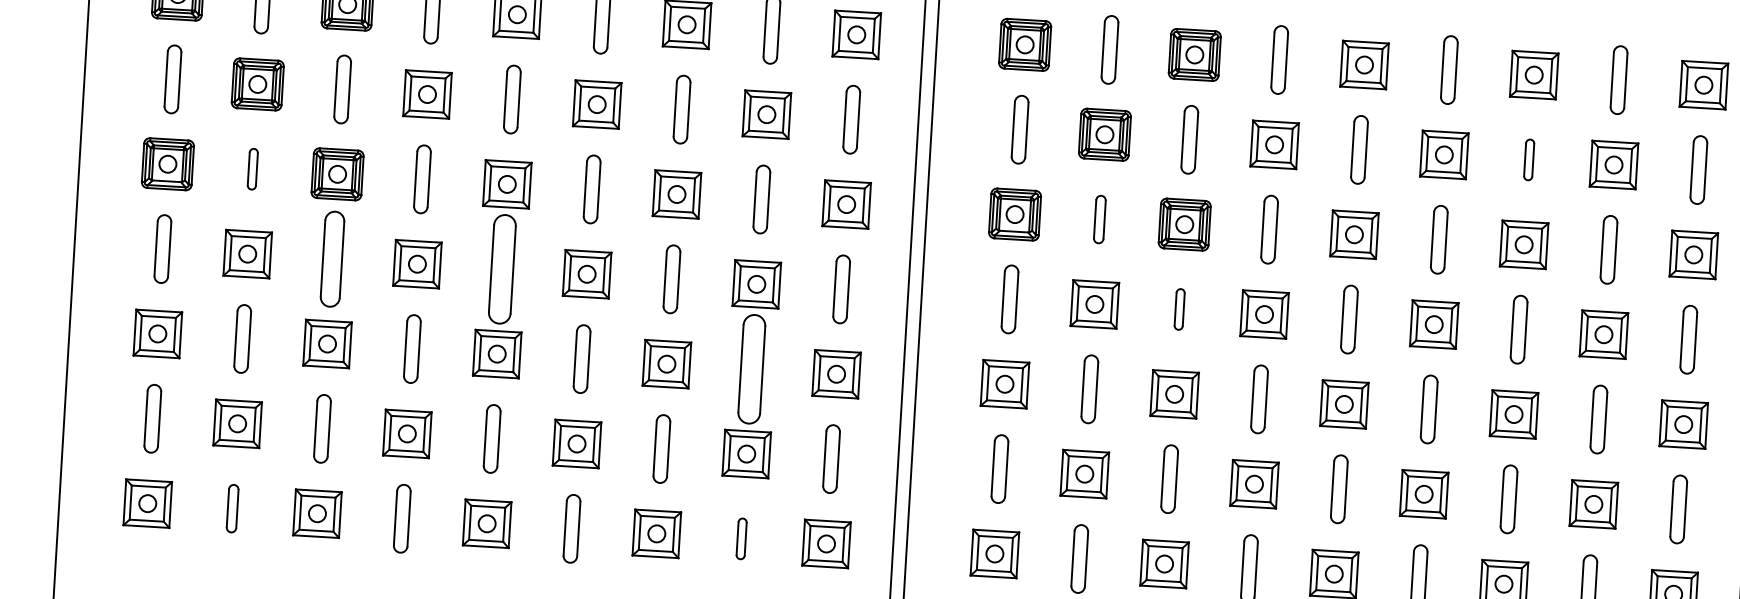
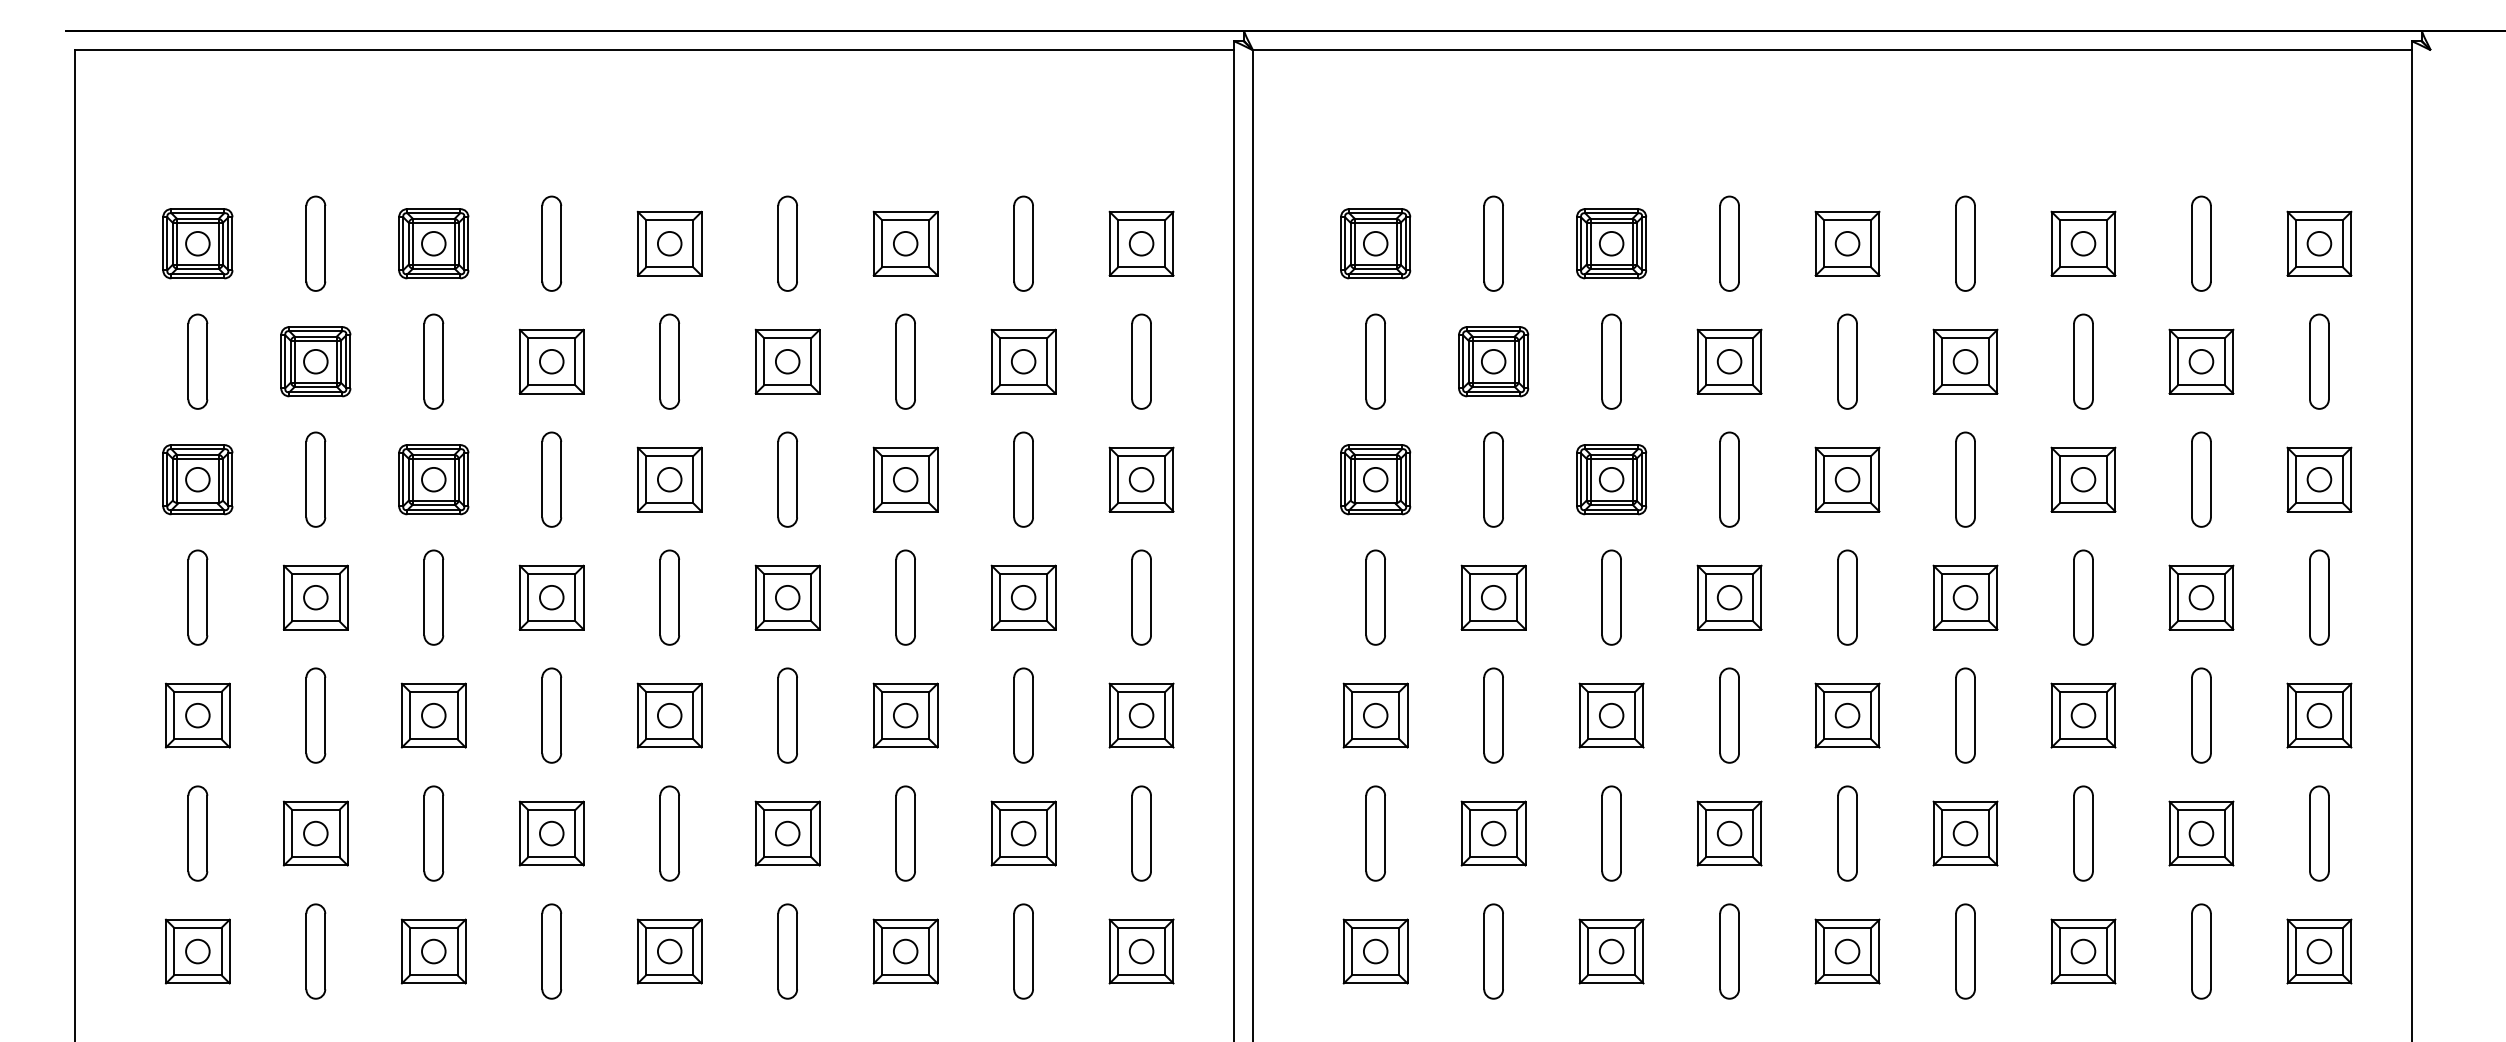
part: (1529, 159) -> (2083, 361), size x1.67
part: (252, 169) -> (315, 479), size x1.67
part: (1099, 219) -> (1493, 479), size x1.43
part: (332, 259) -> (433, 597), size x0.71
part: (502, 269) -> (669, 597), size x0.62
part: (1179, 309) -> (1611, 597), size x1.67
part: (751, 369) -> (1023, 715), size x0.62
part: (232, 508) -> (315, 951), size x1.43
part: (741, 538) -> (1023, 951), size x1.67

